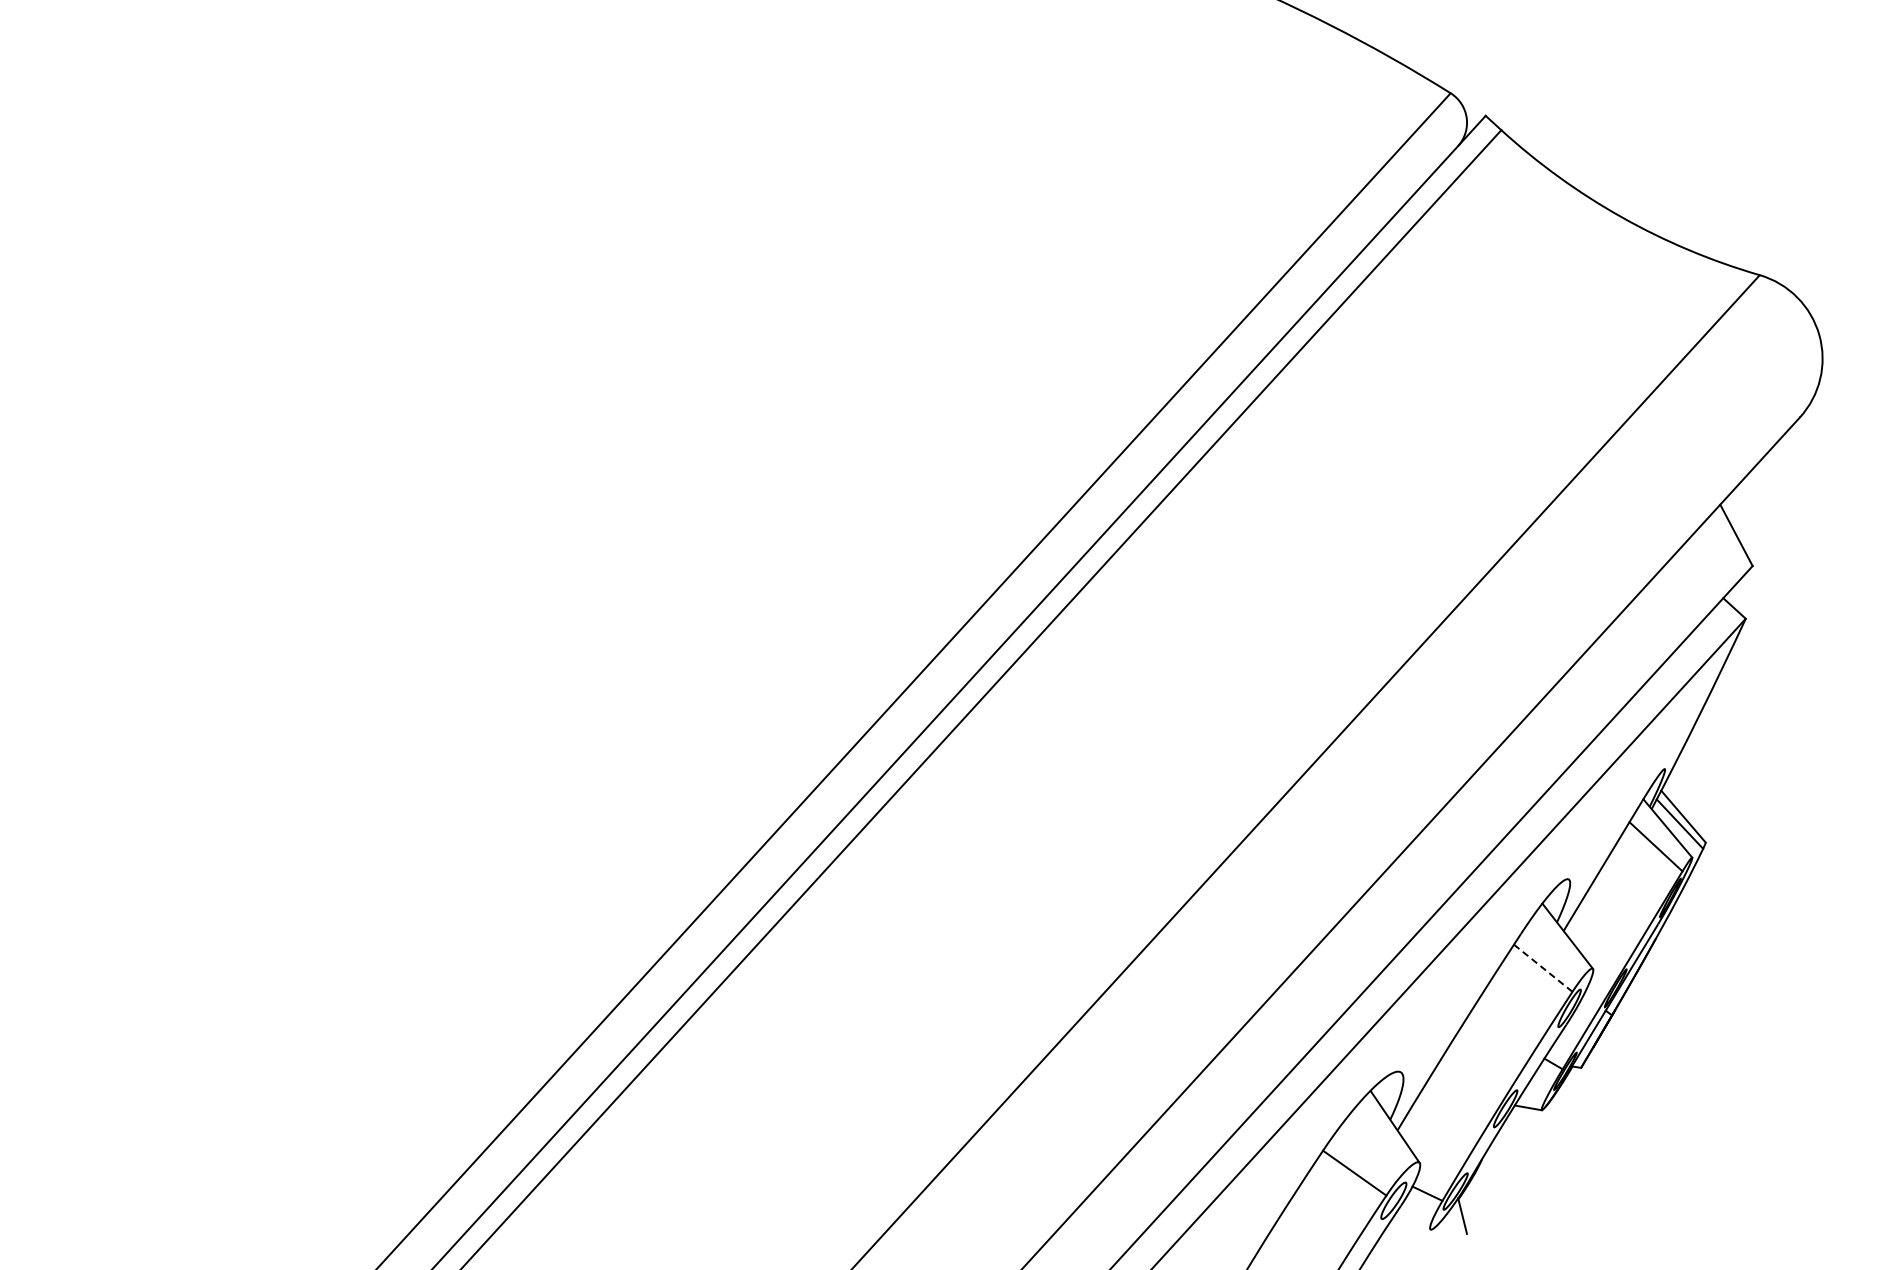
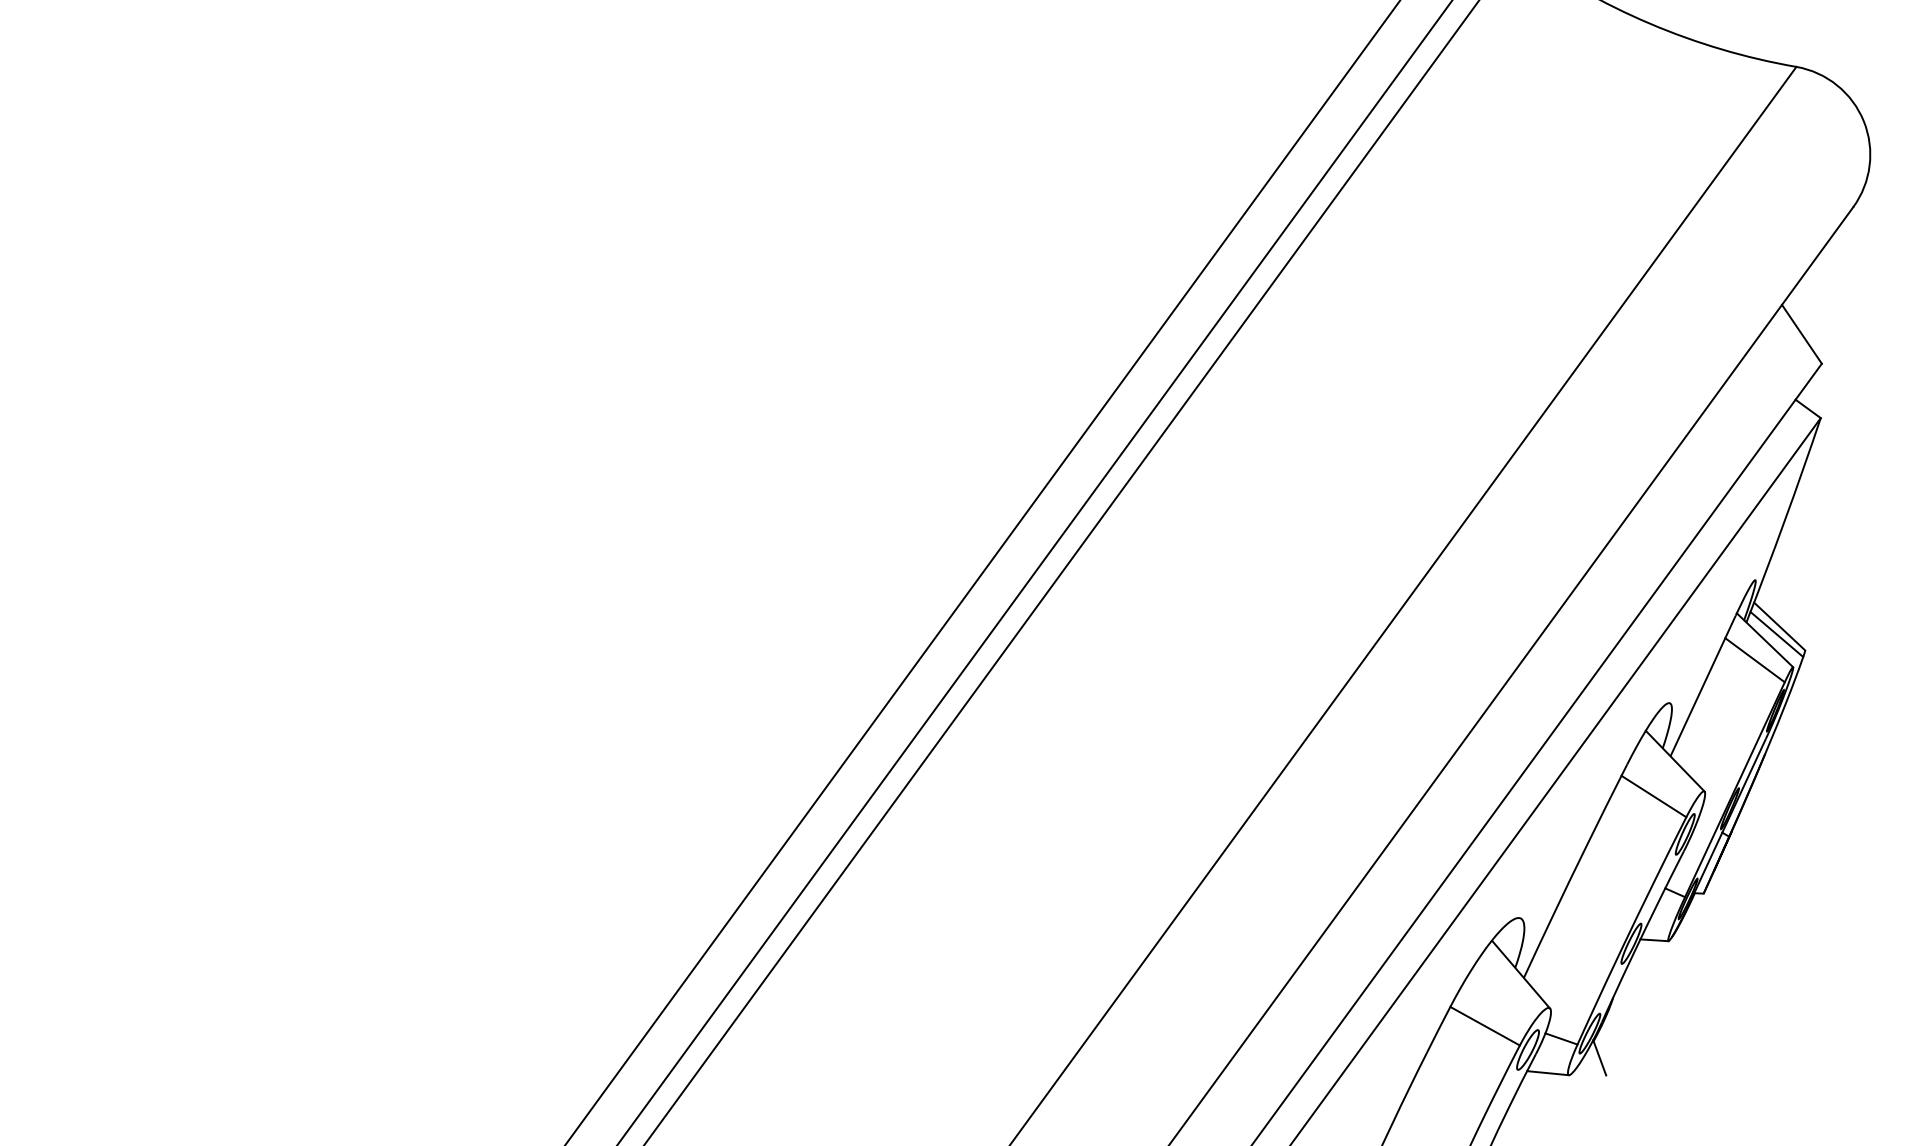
line: (1543, 968) -> (1654, 796), dashed -> solid
line: (1410, 1225) -> (1547, 1073), added

